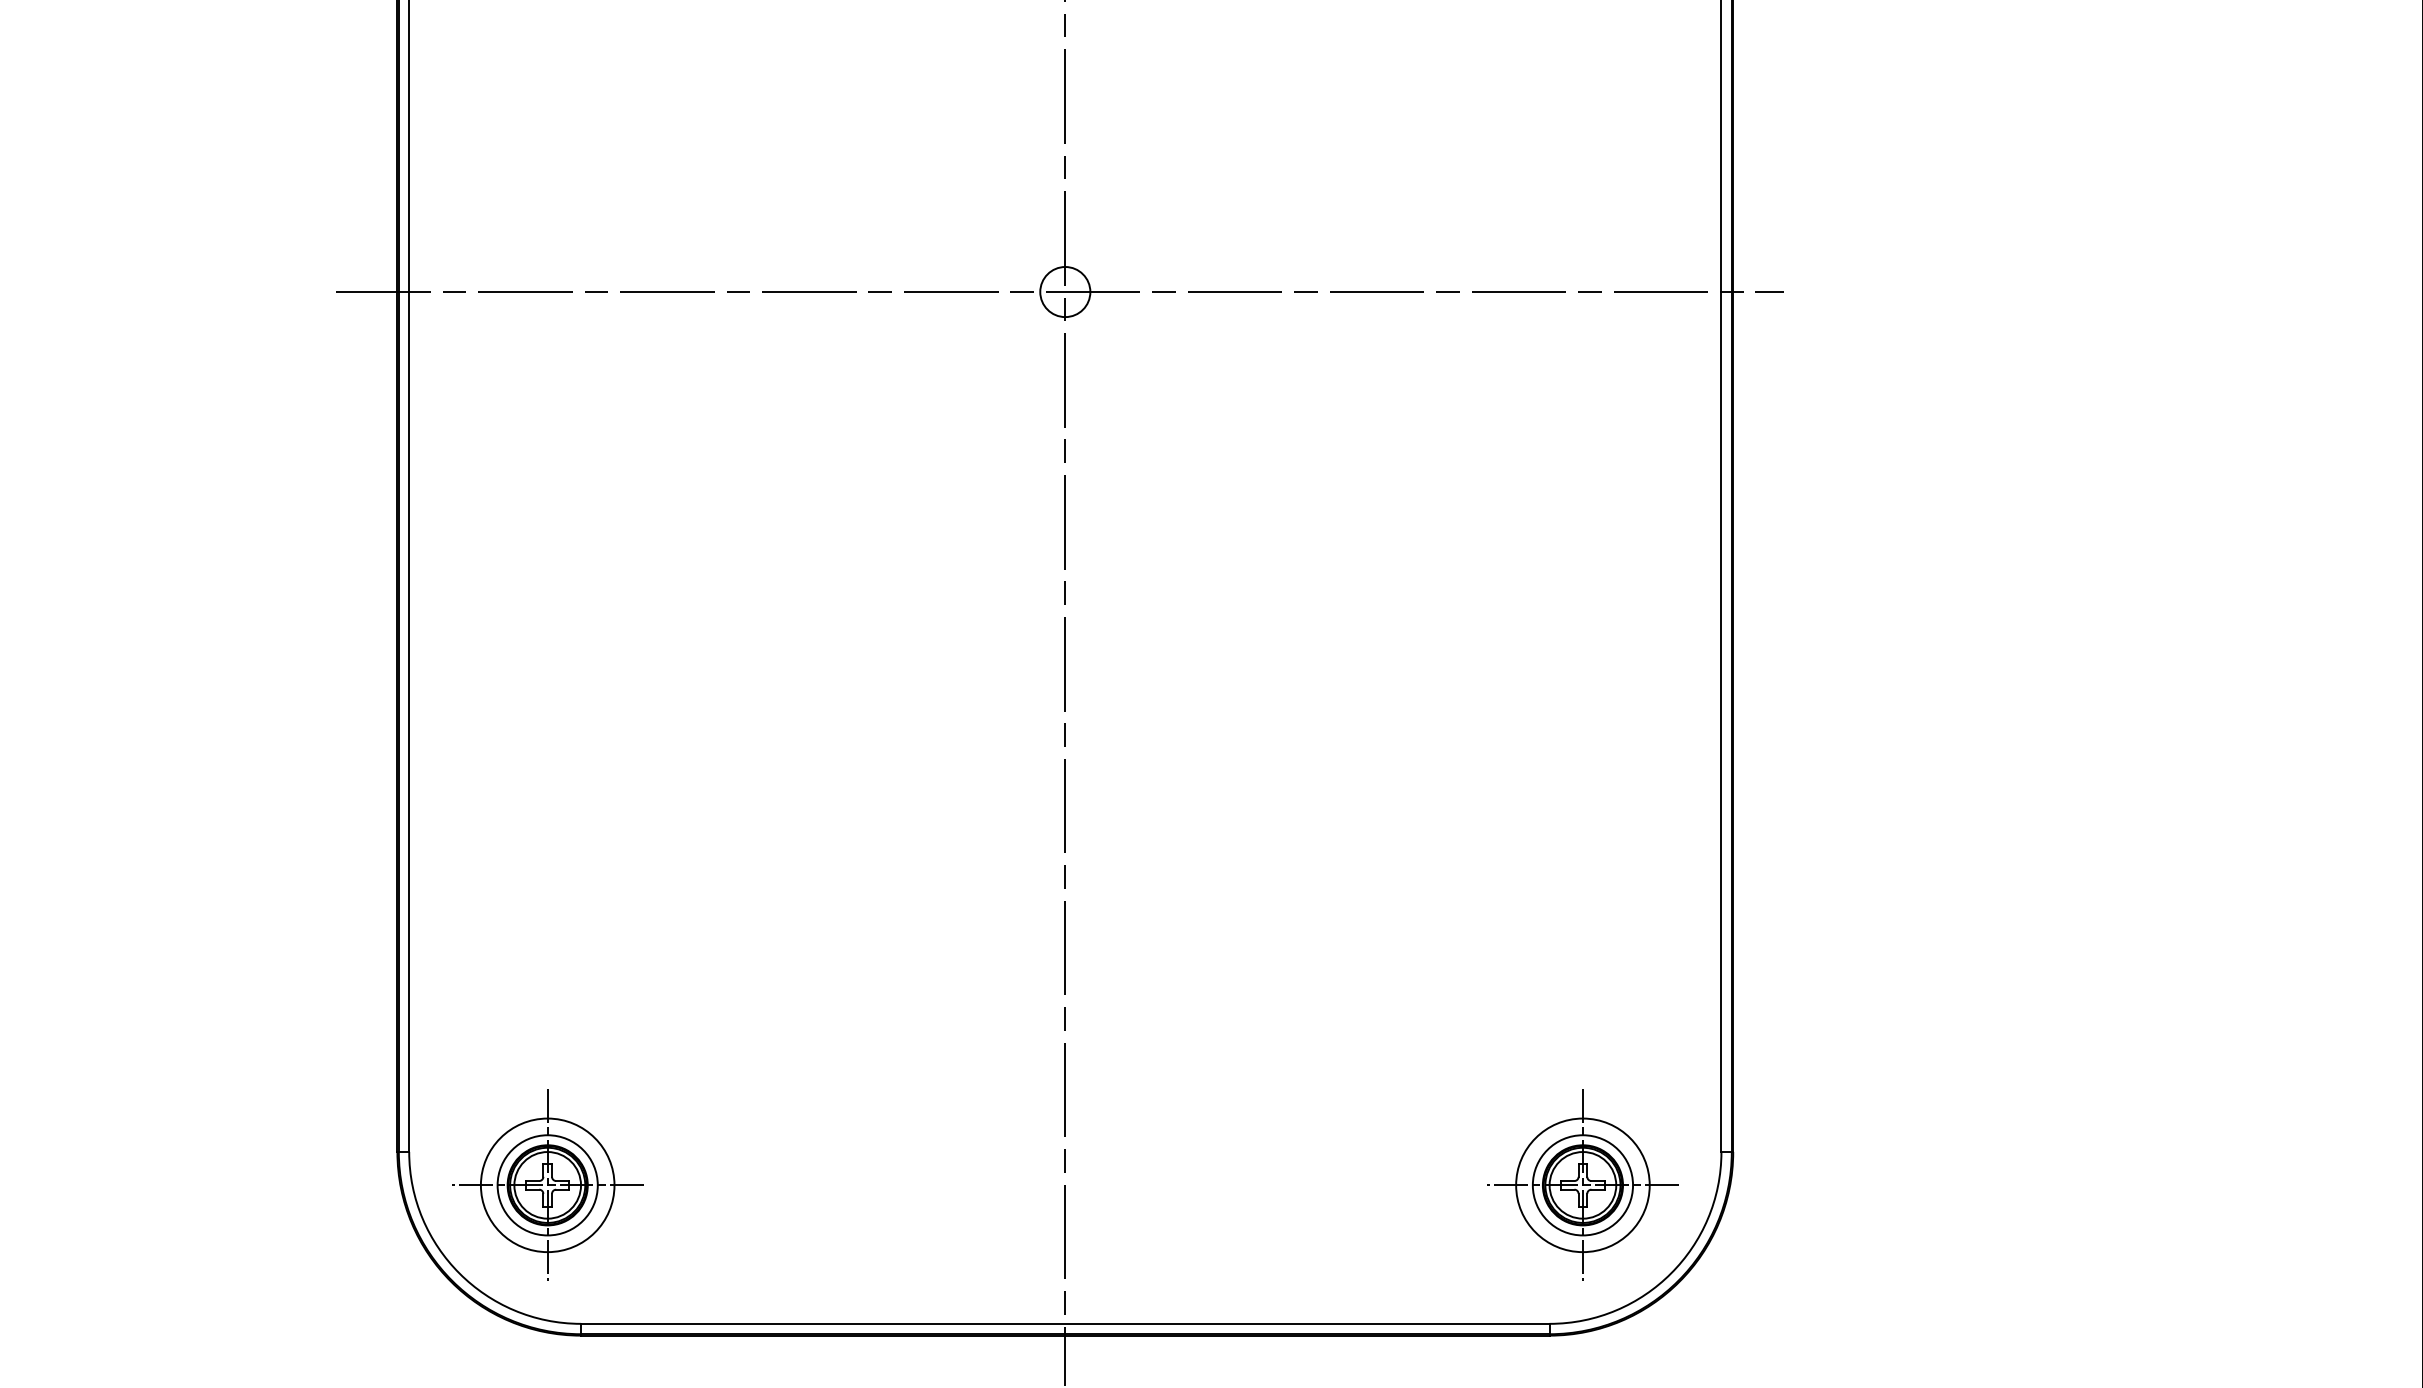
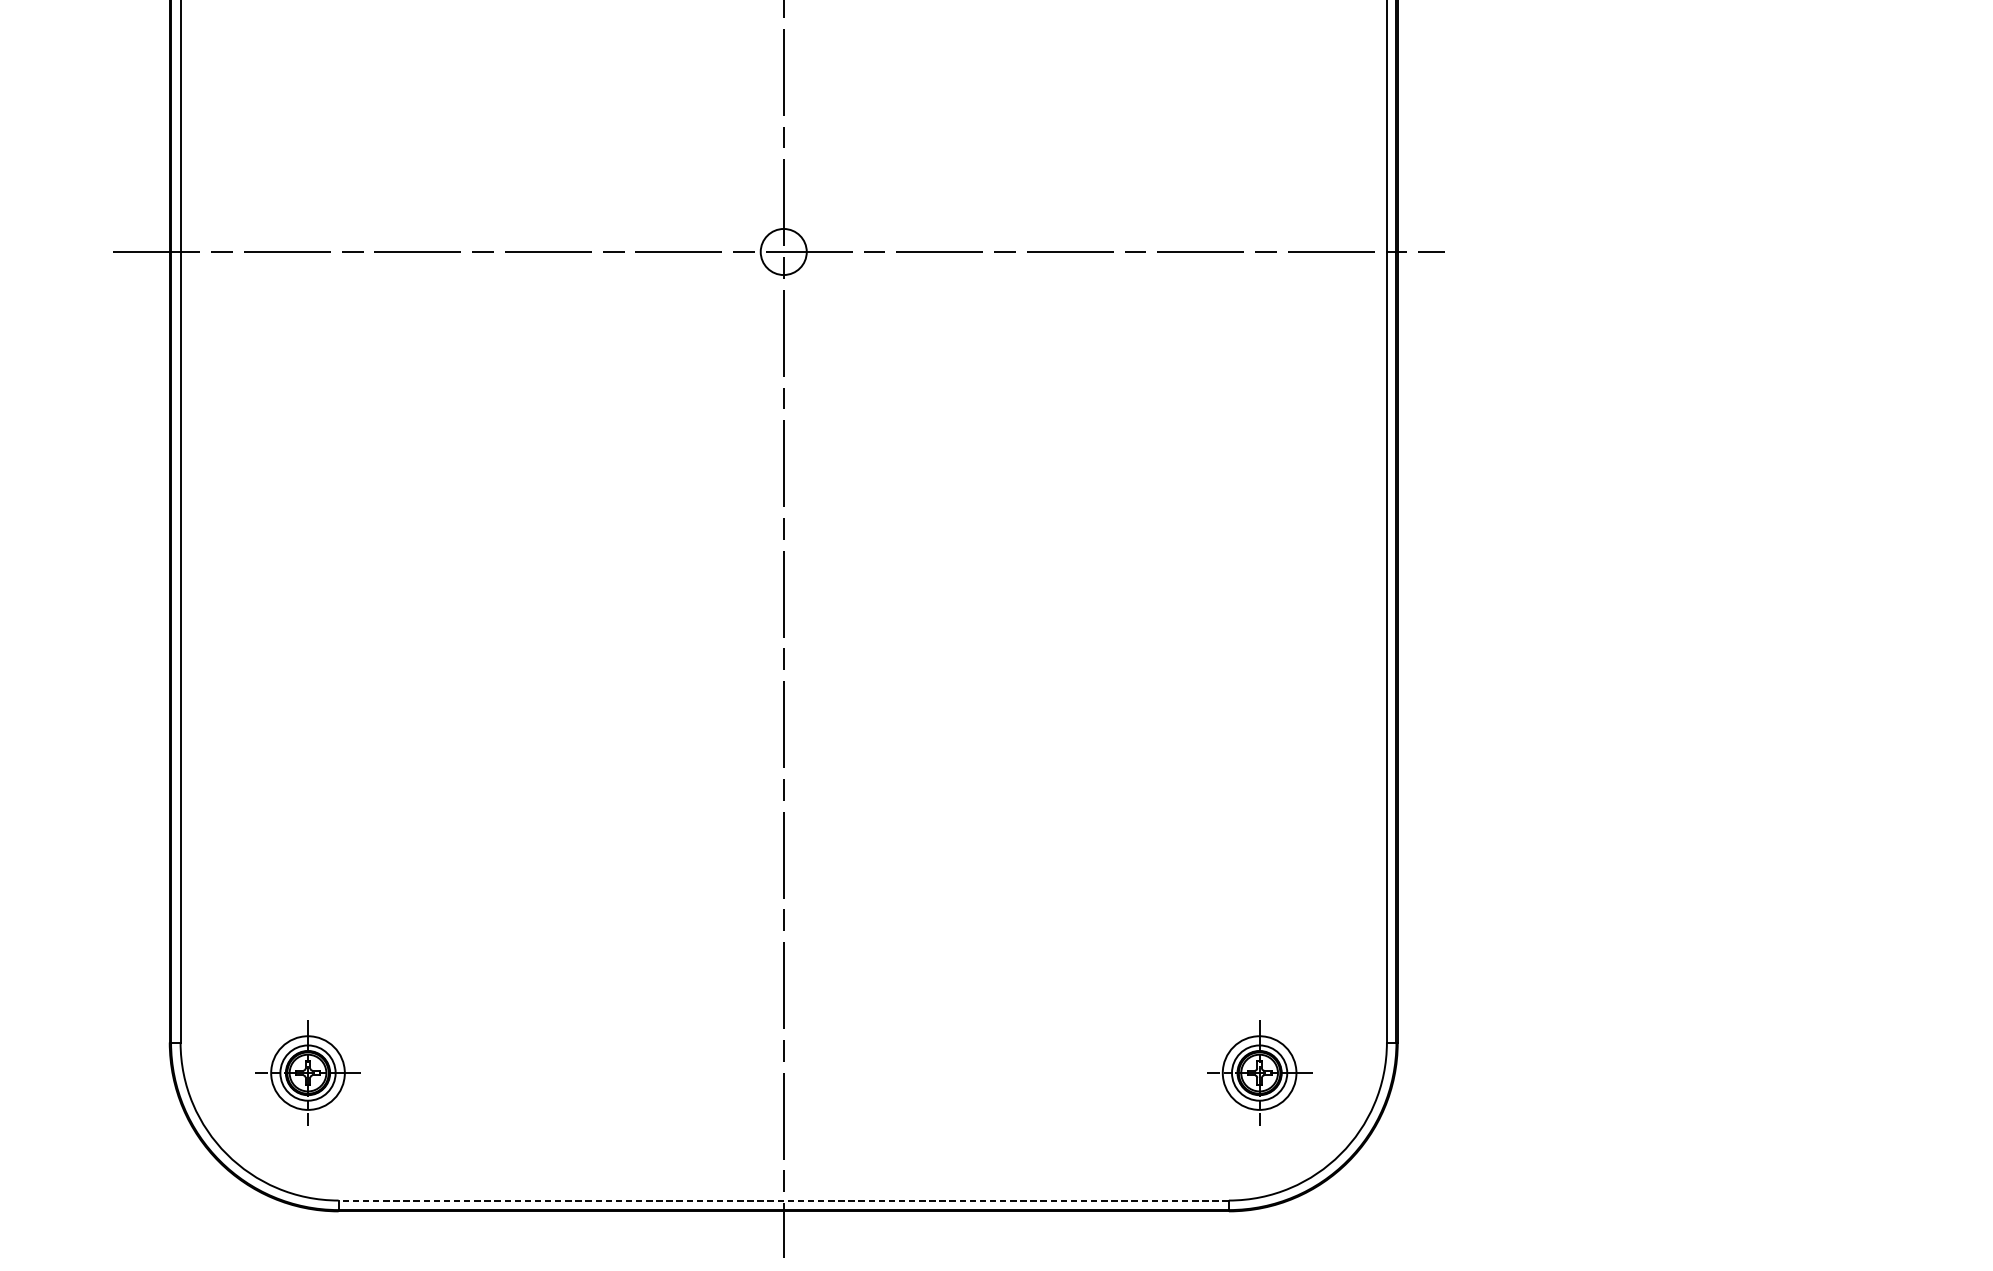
part: (547, 1184) -> (307, 1072), size x0.6
part: (1582, 1184) -> (1259, 1072), size x0.6
line: (1064, 1323) -> (783, 1200), solid -> dashed

